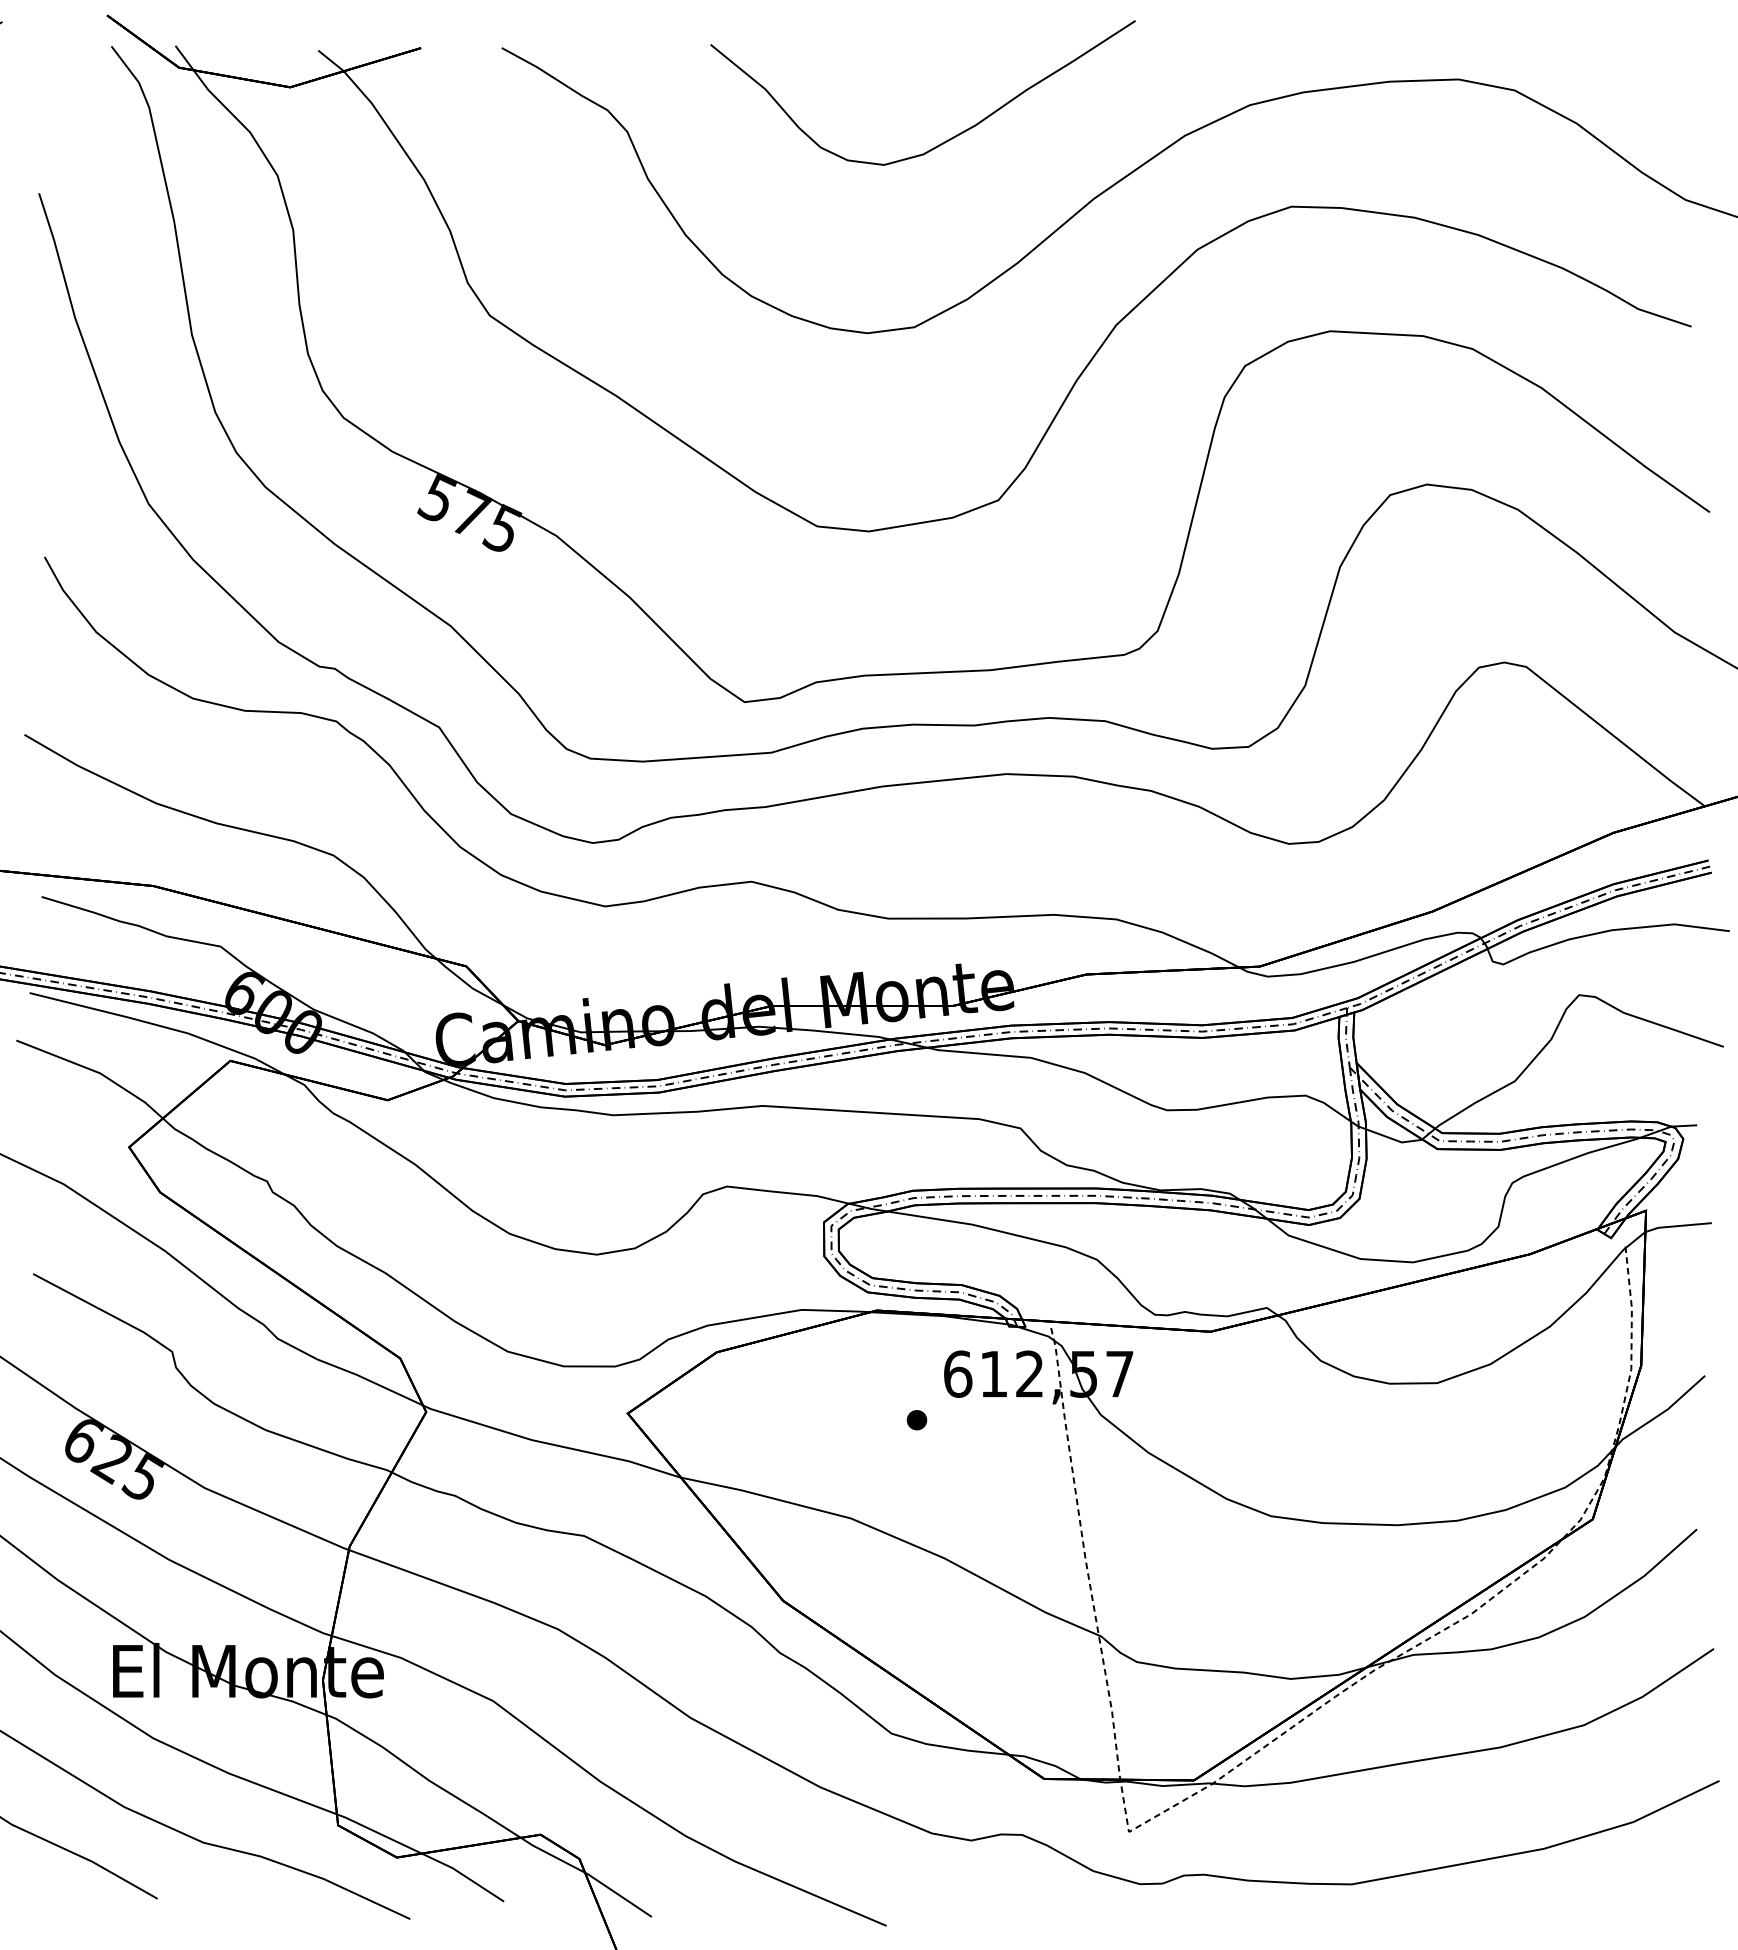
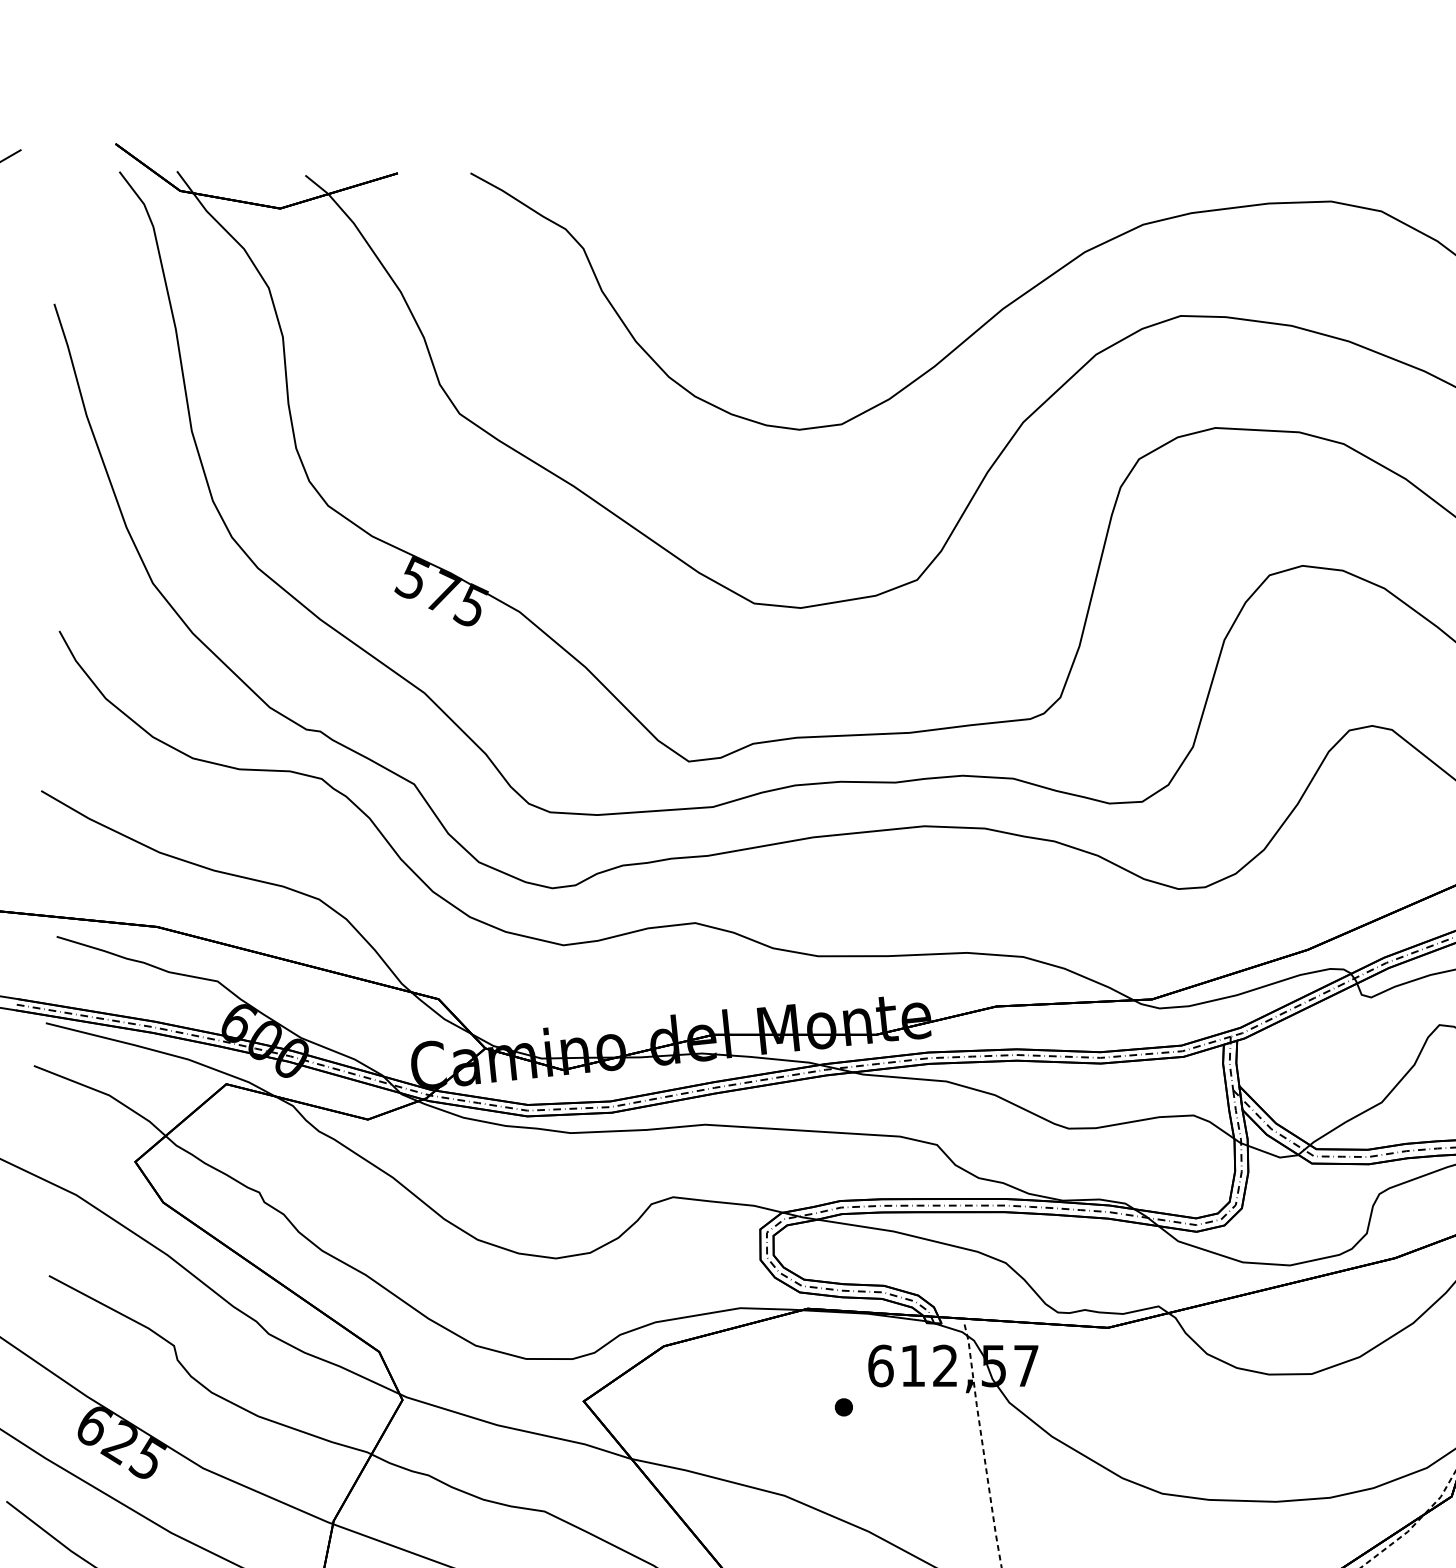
curve: (947, 139) -> (871, 255), removed

